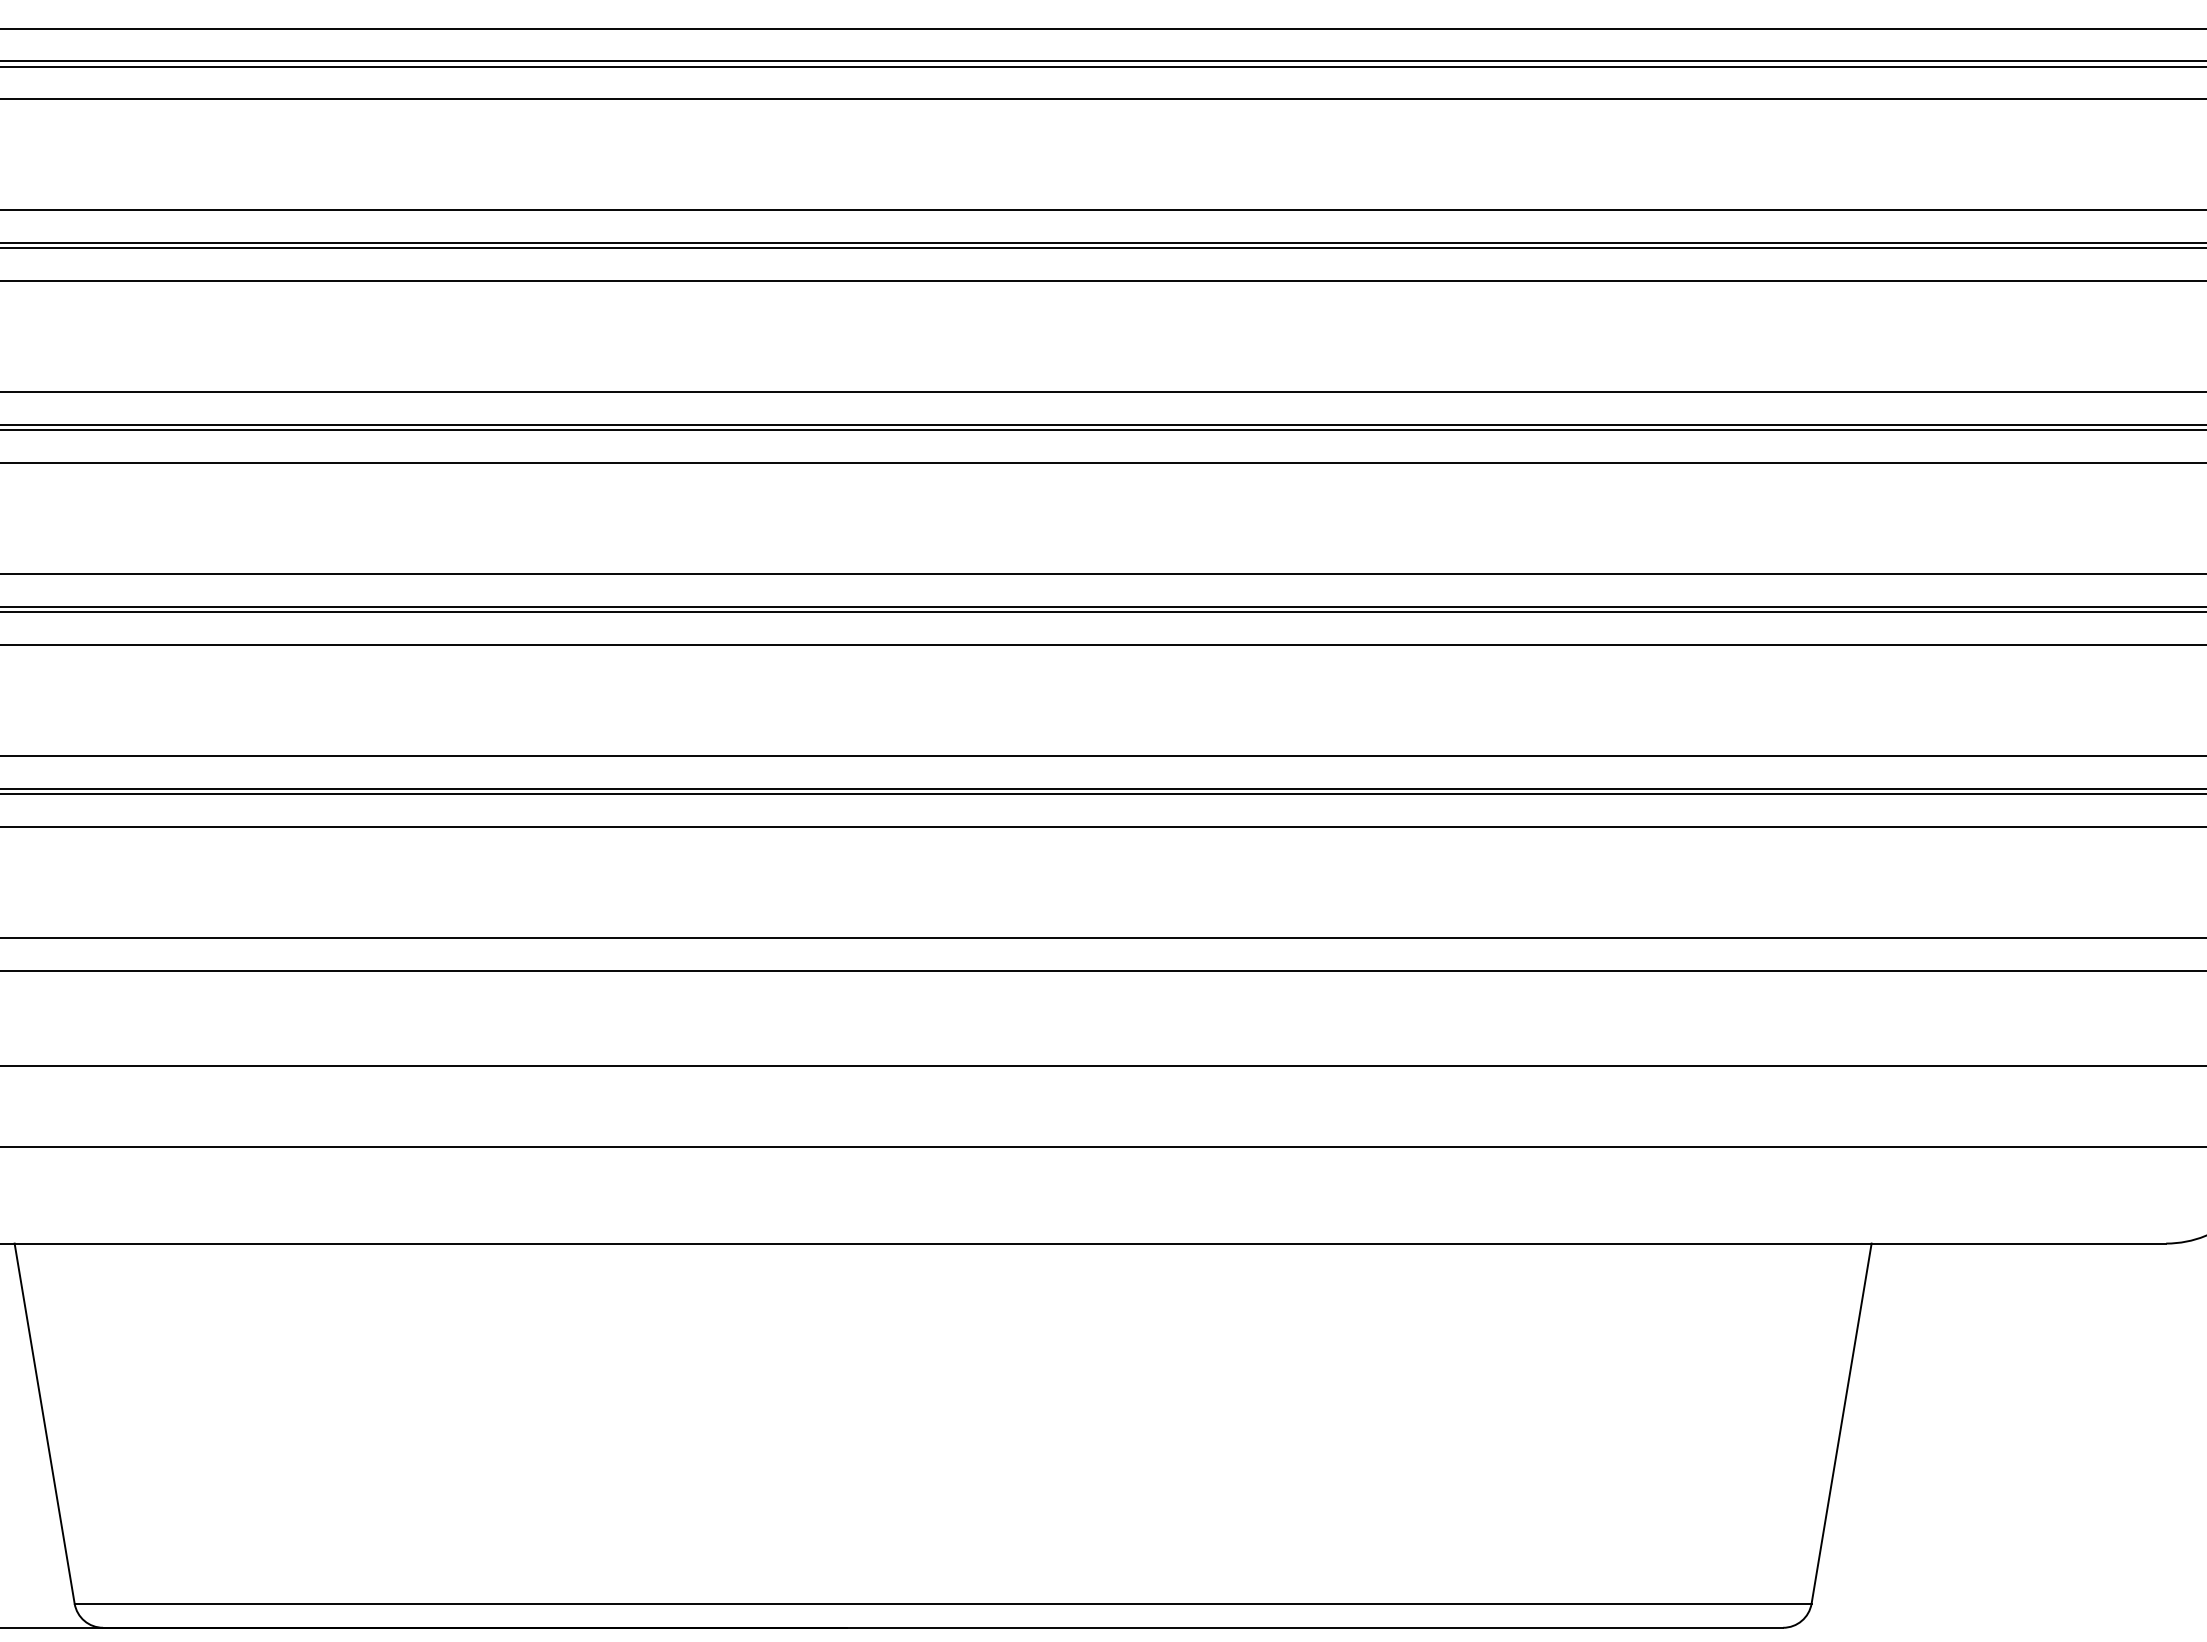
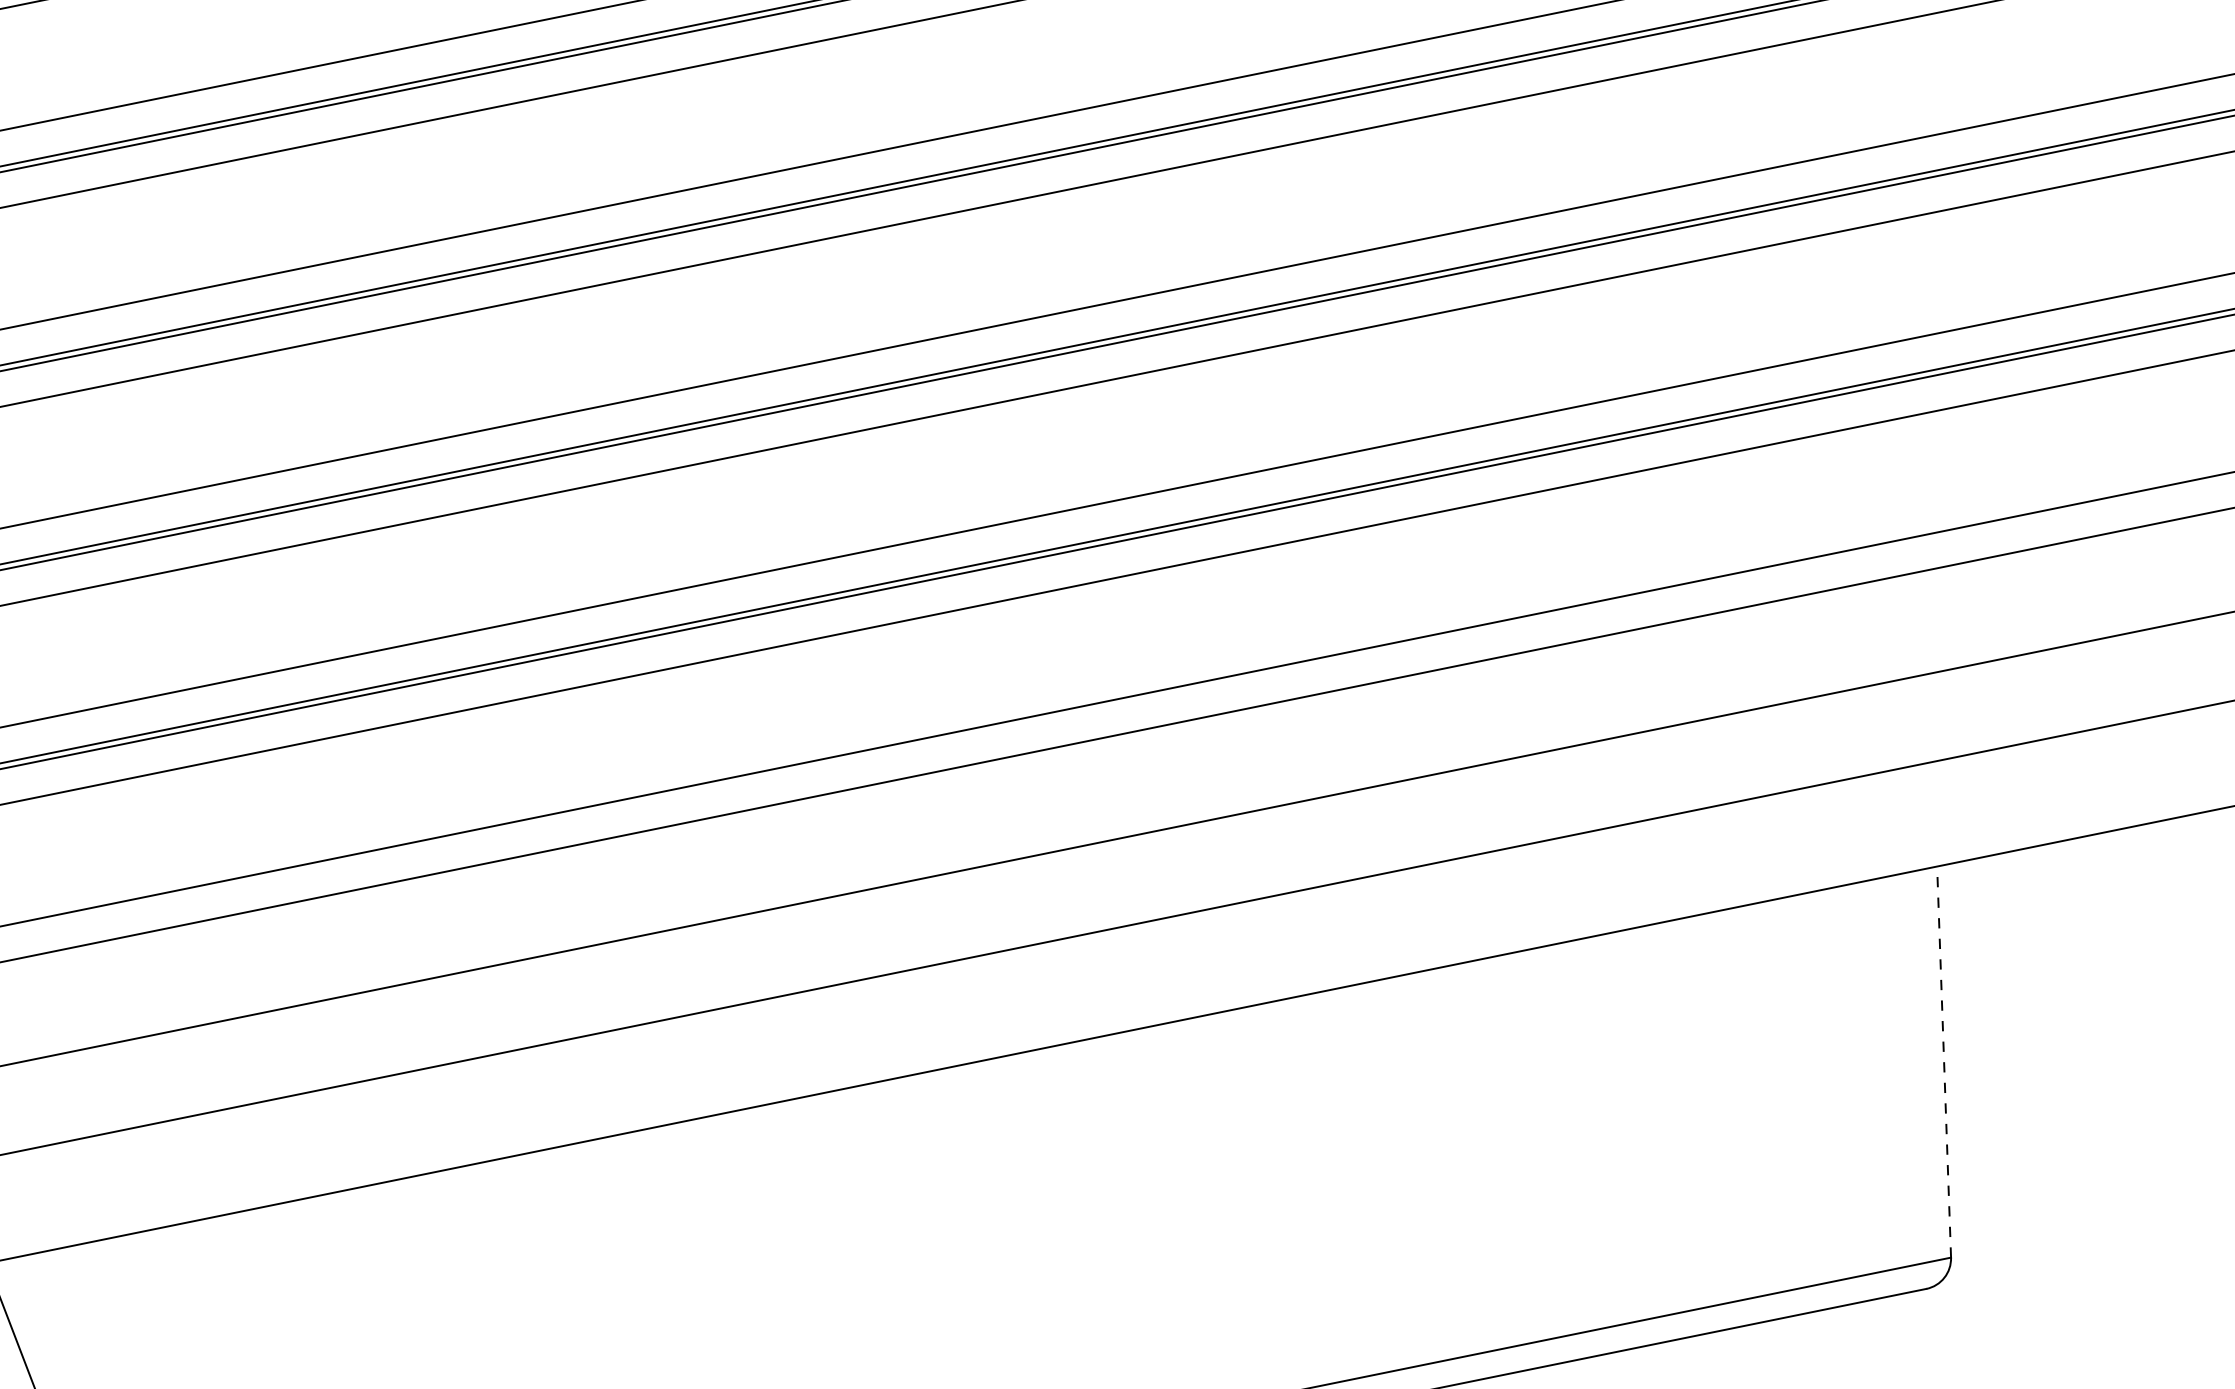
line: (1841, 1423) -> (1943, 1061), solid -> dashed

